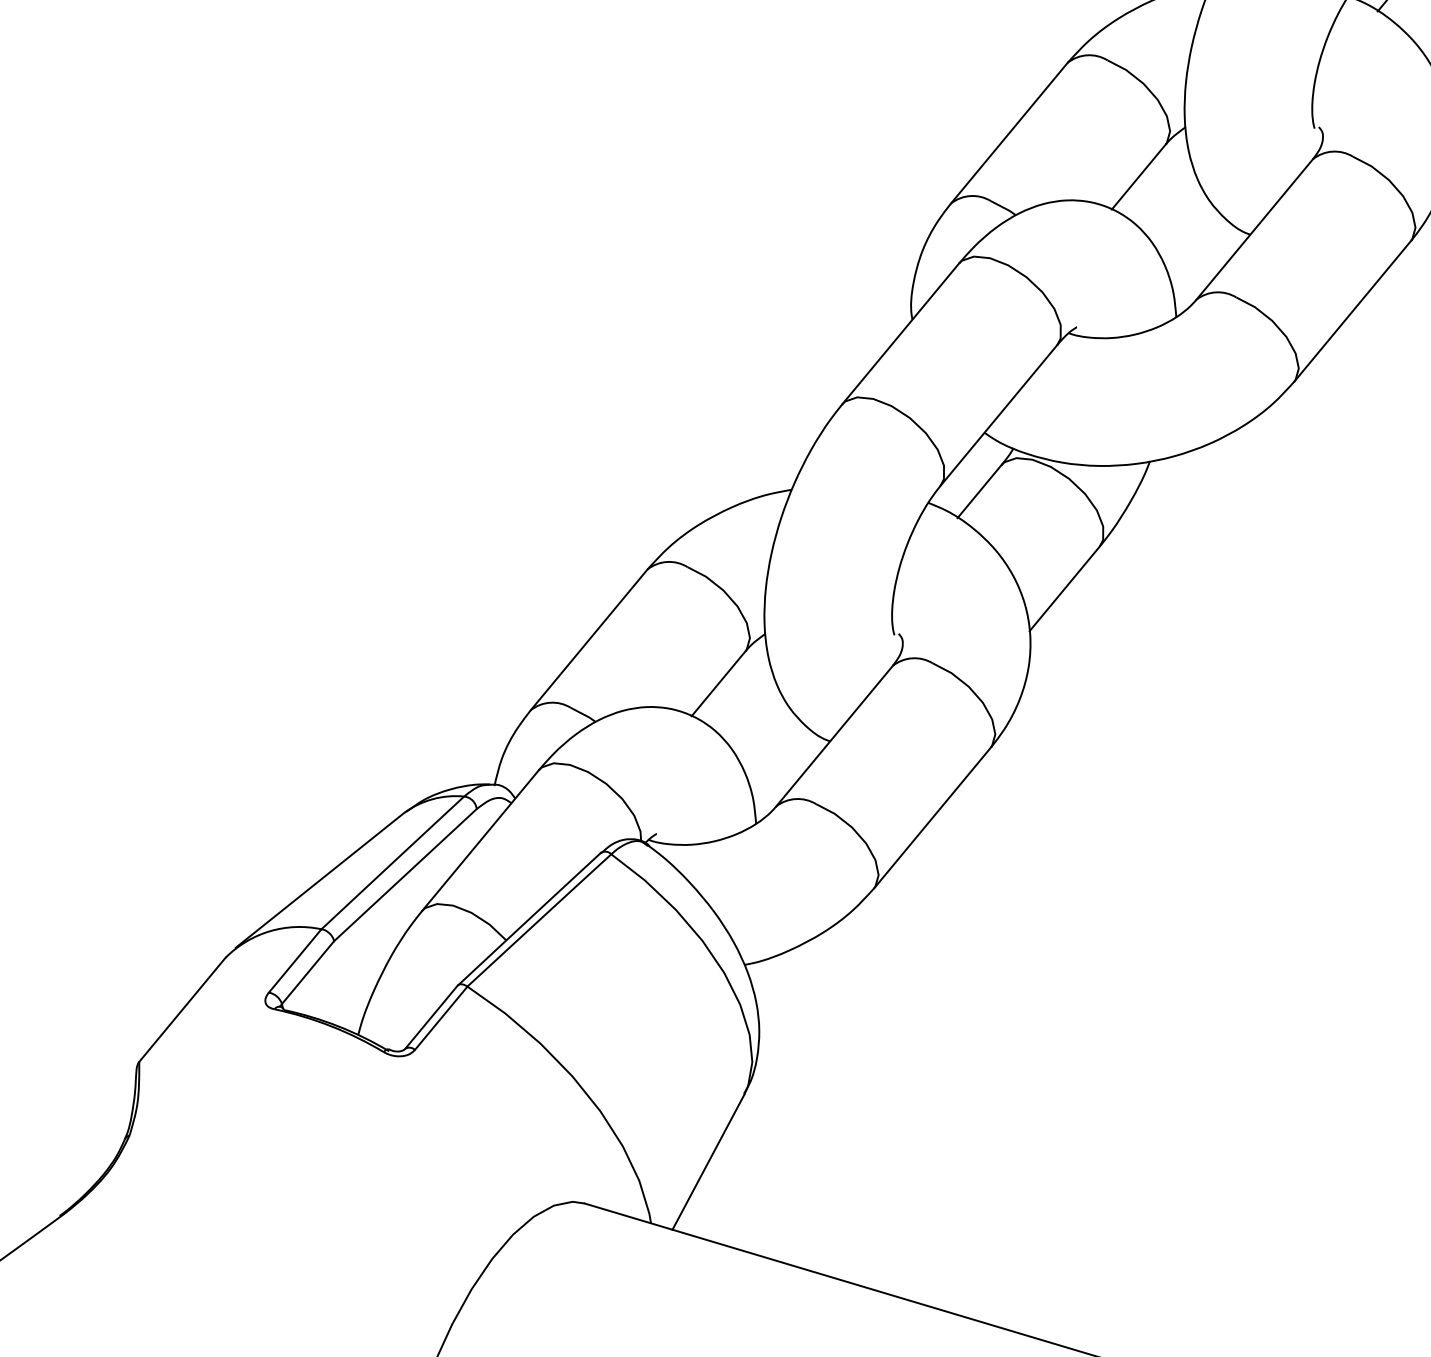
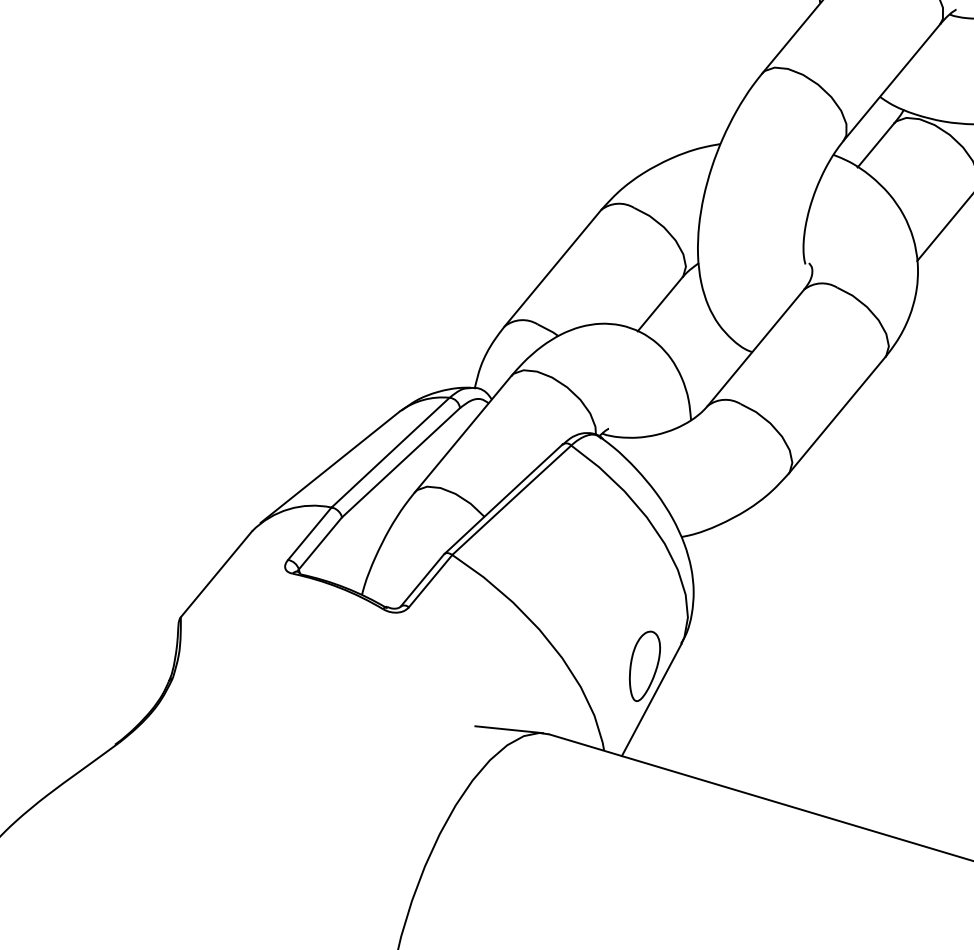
part: (700, 1121) -> (645, 666), added
line: (536, 1197) -> (509, 729), added

